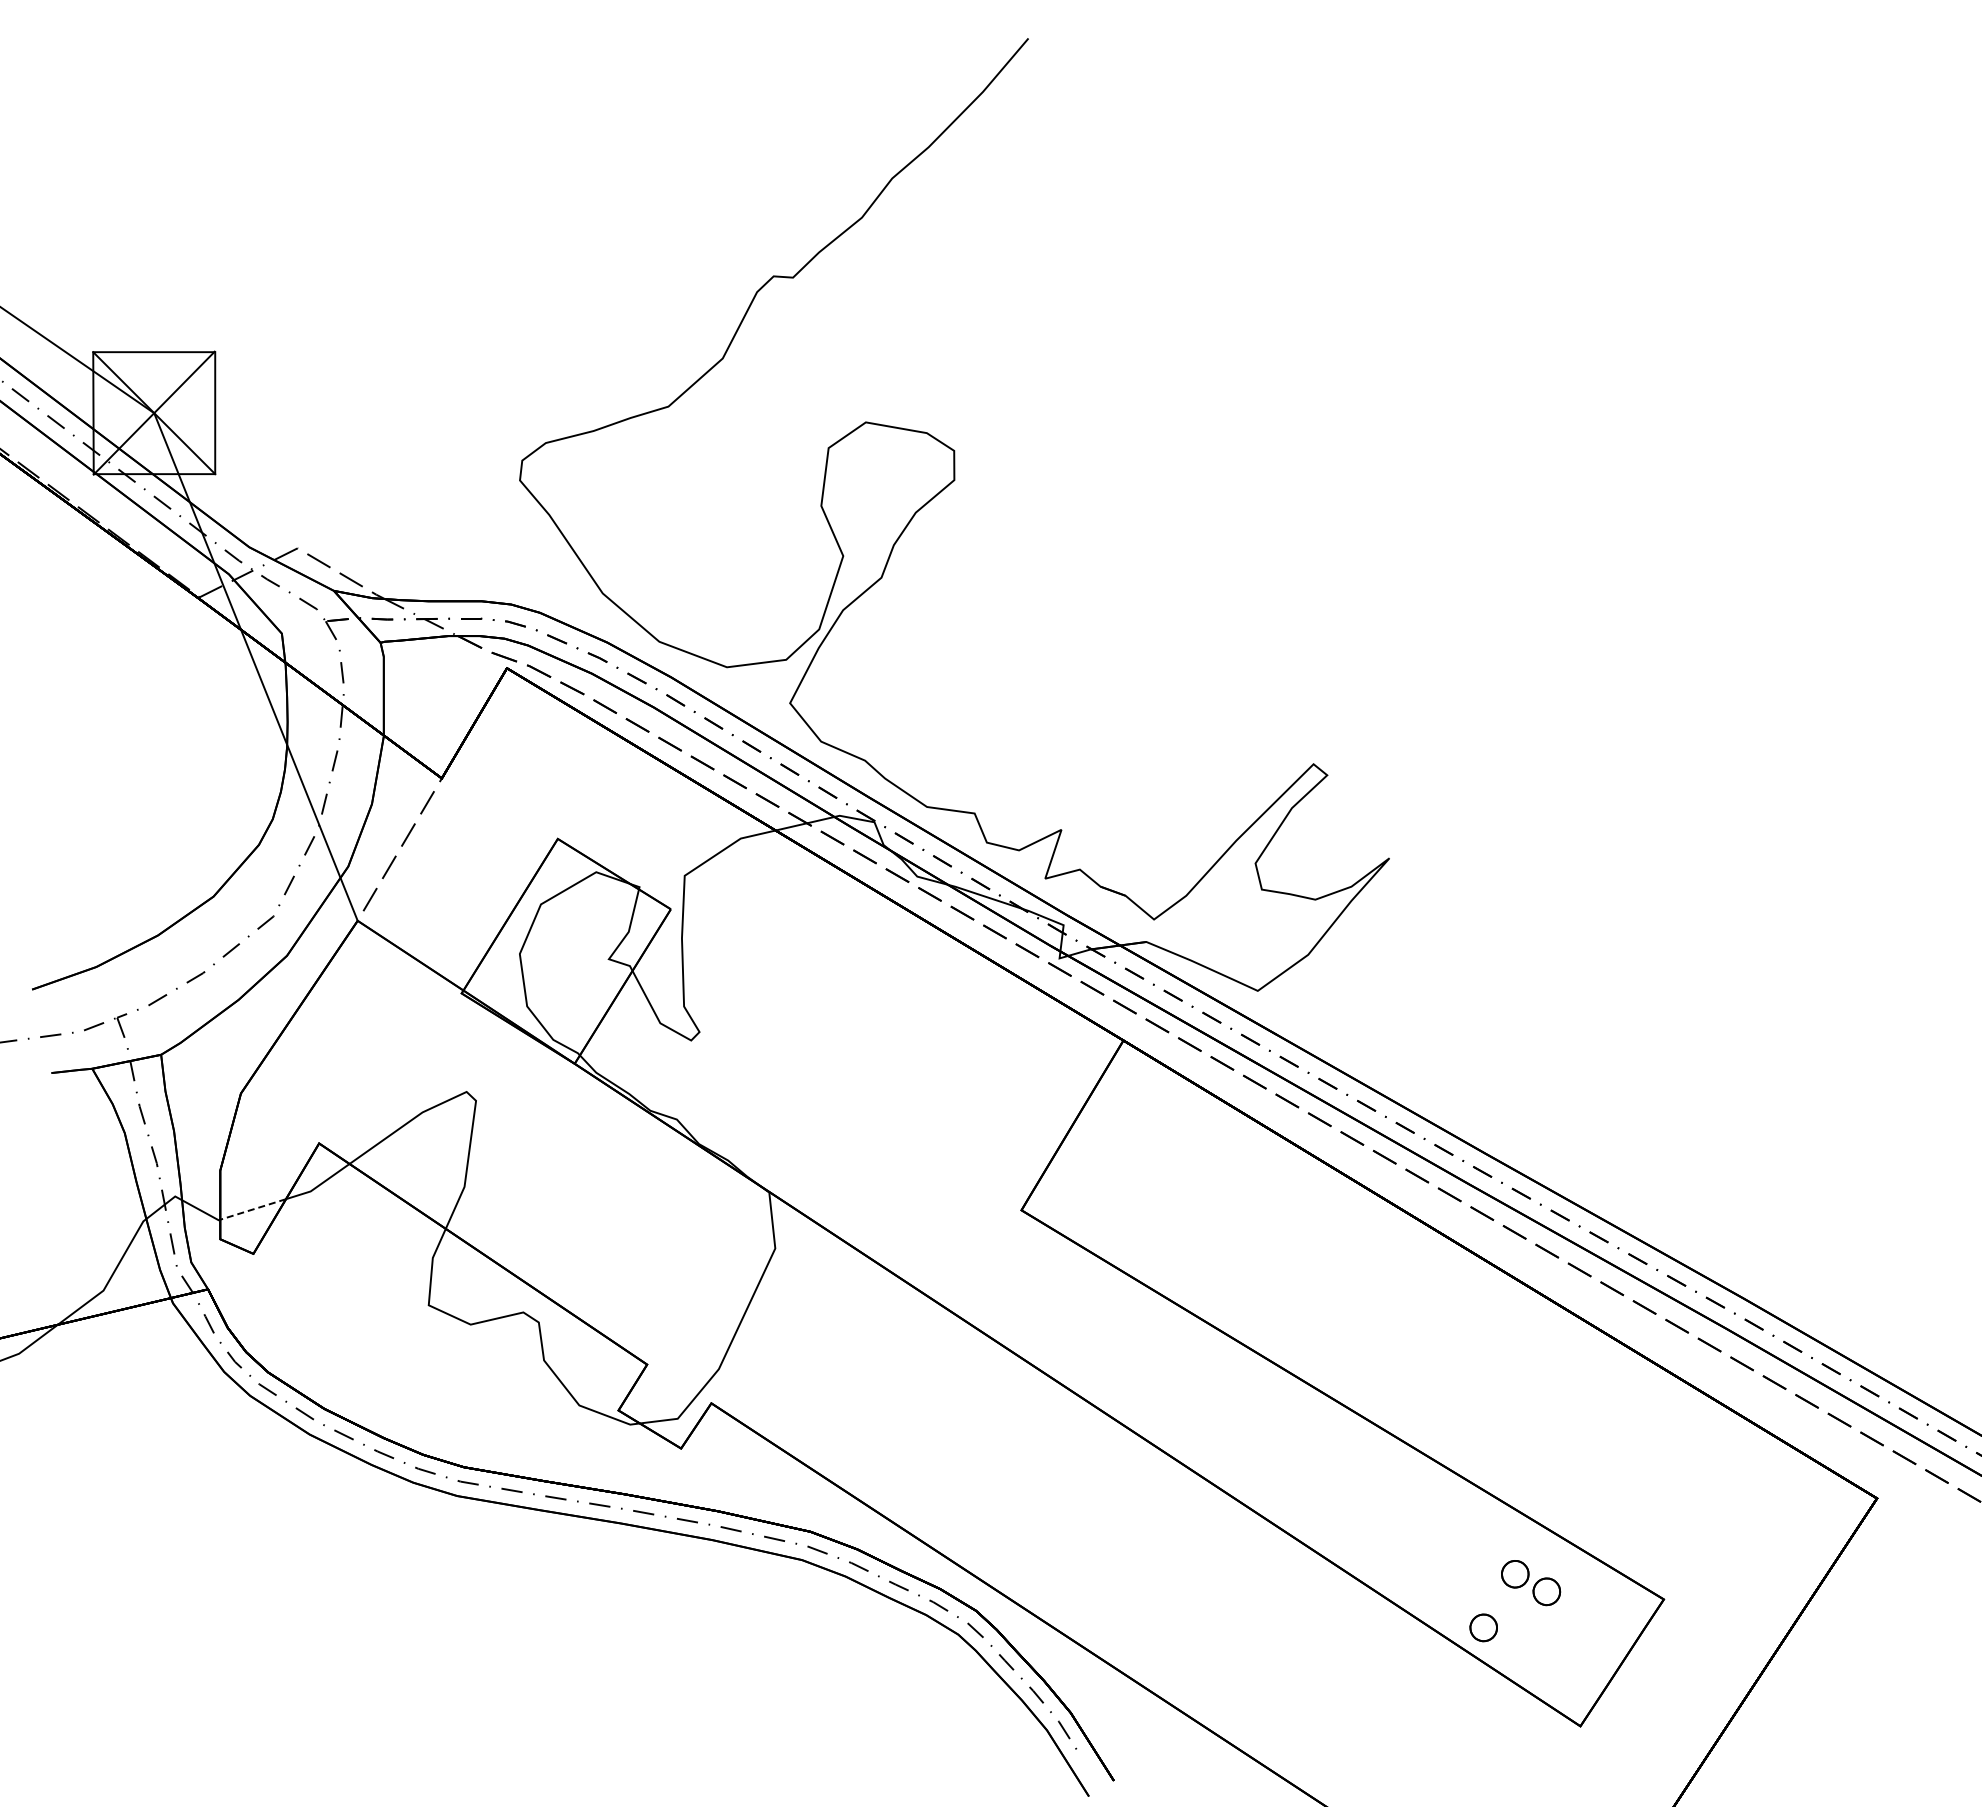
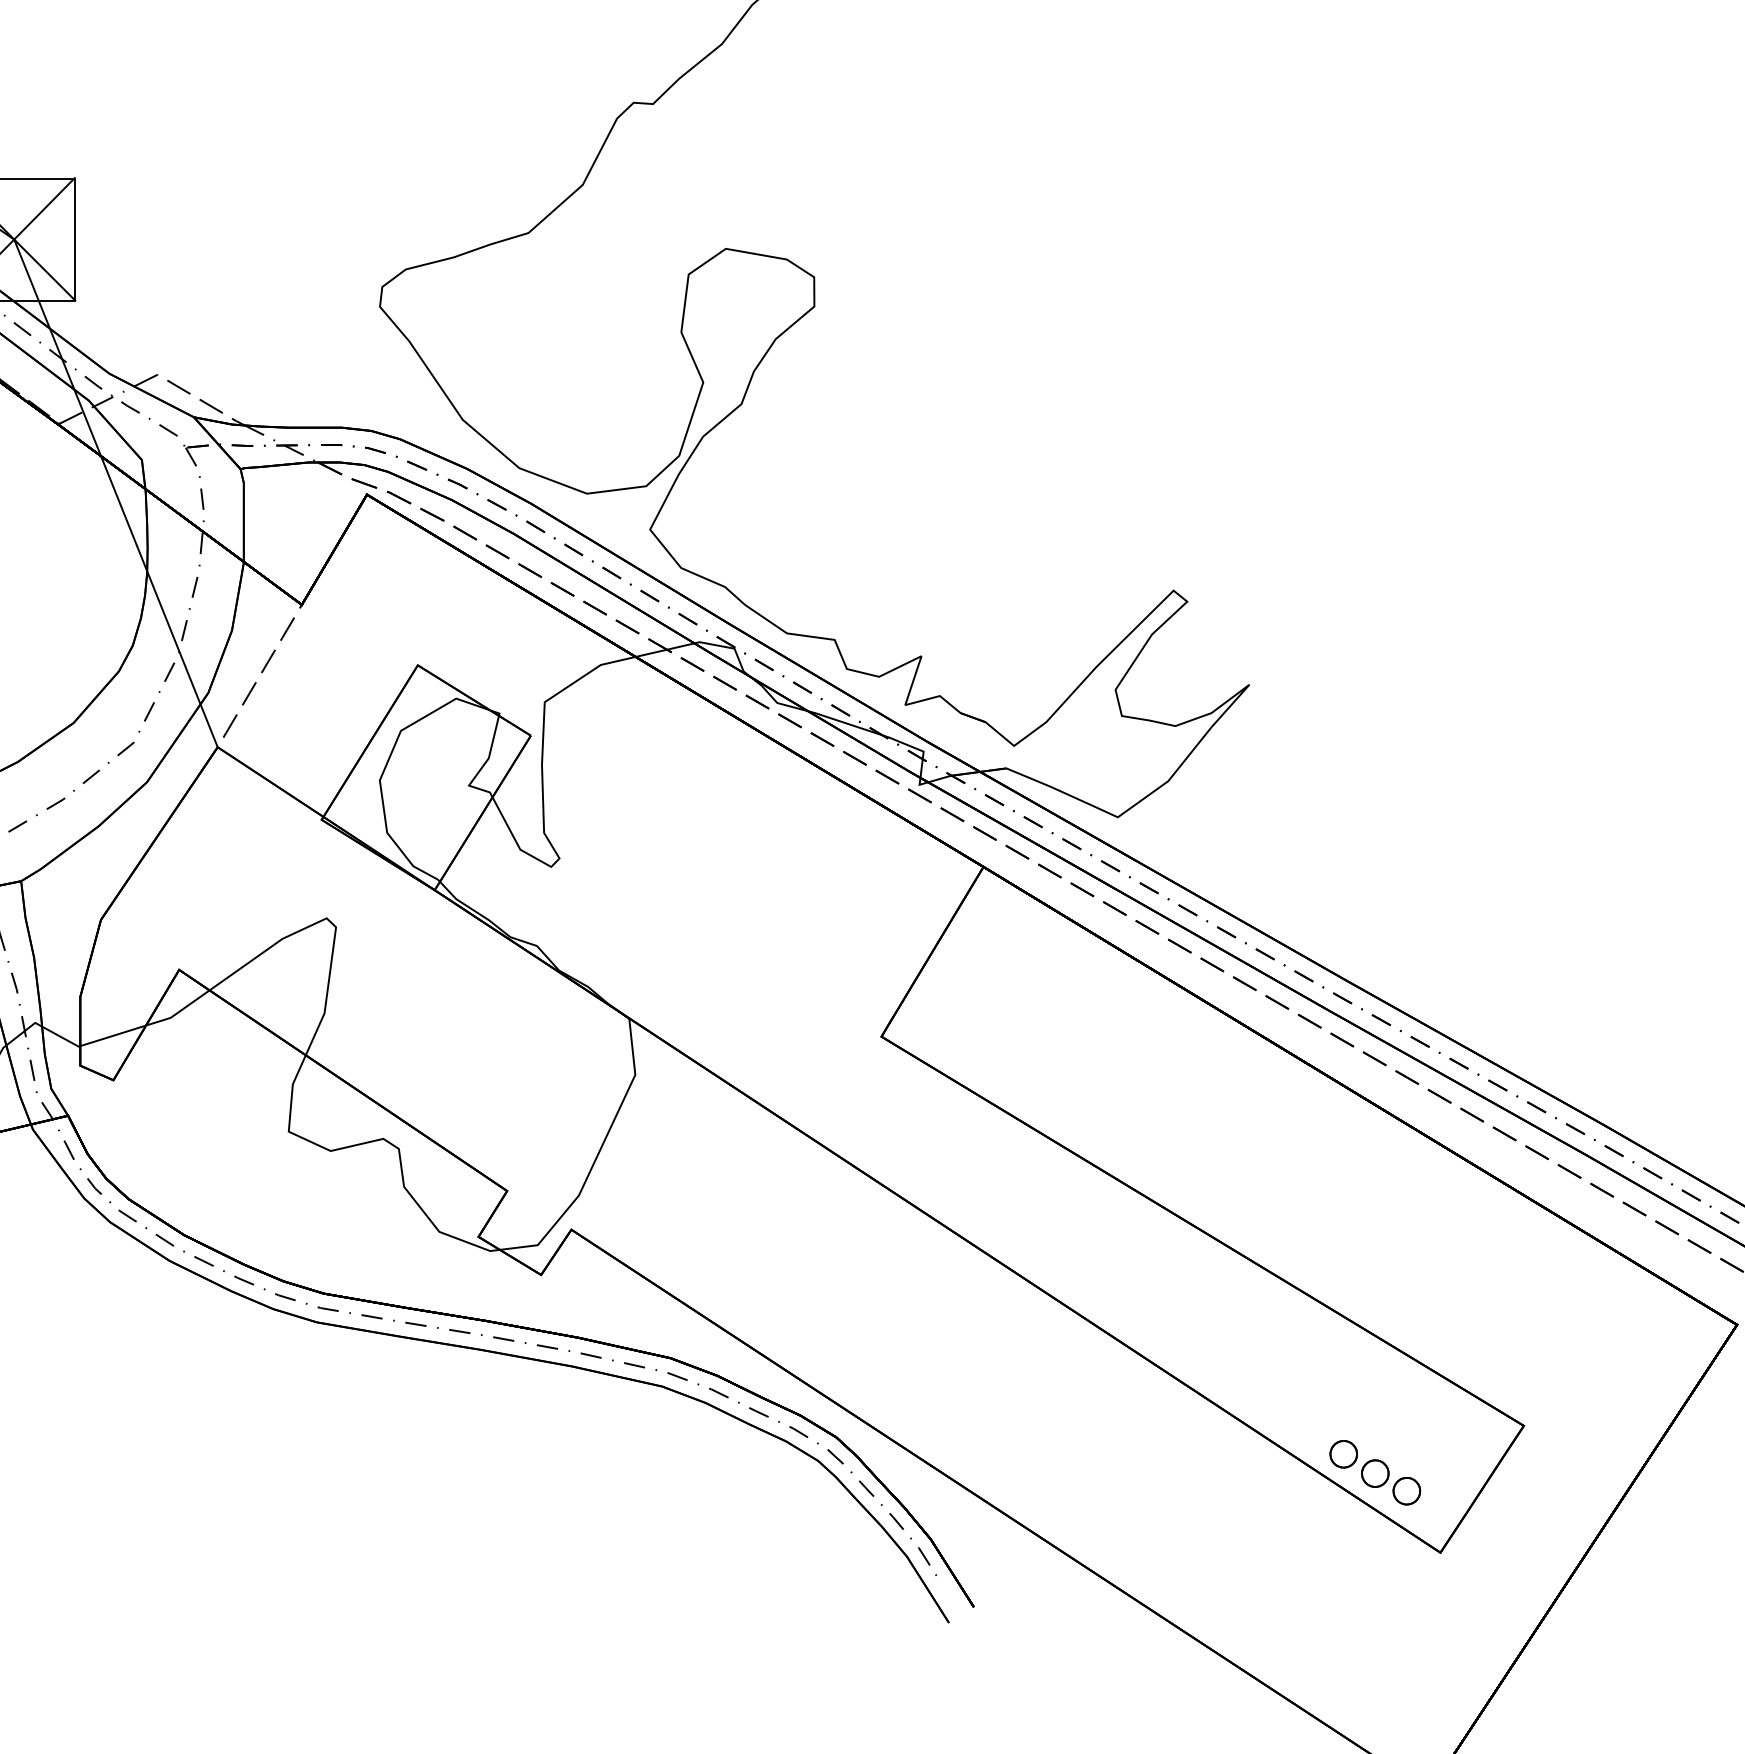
line: (252, 1209) -> (112, 1035), dashed -> solid
part: (1531, 1583) -> (1391, 1482), moved

